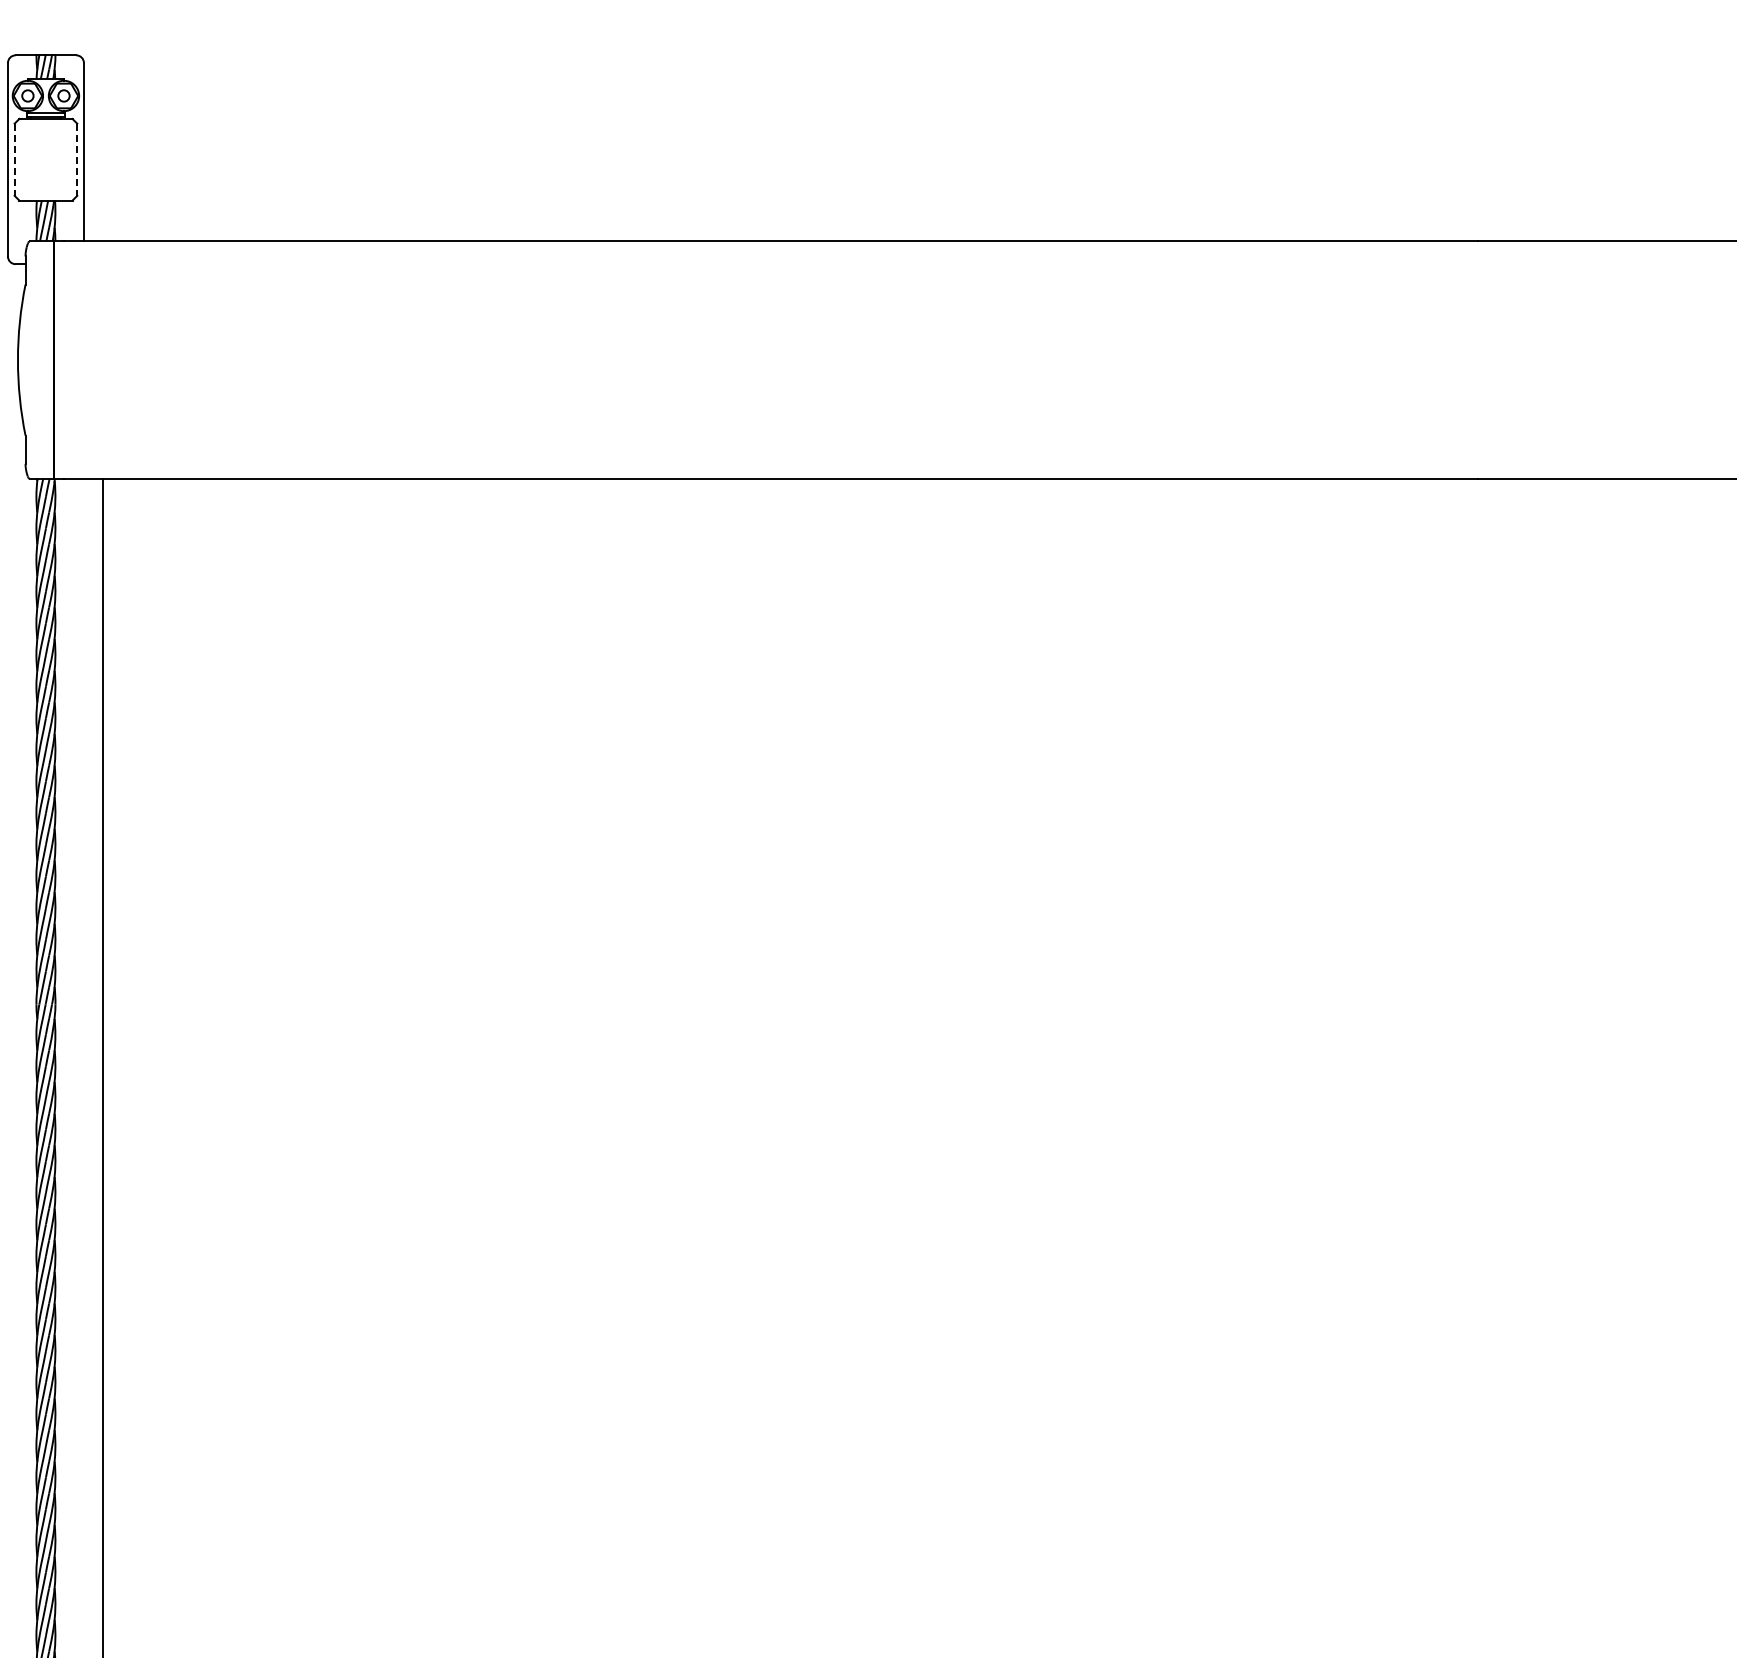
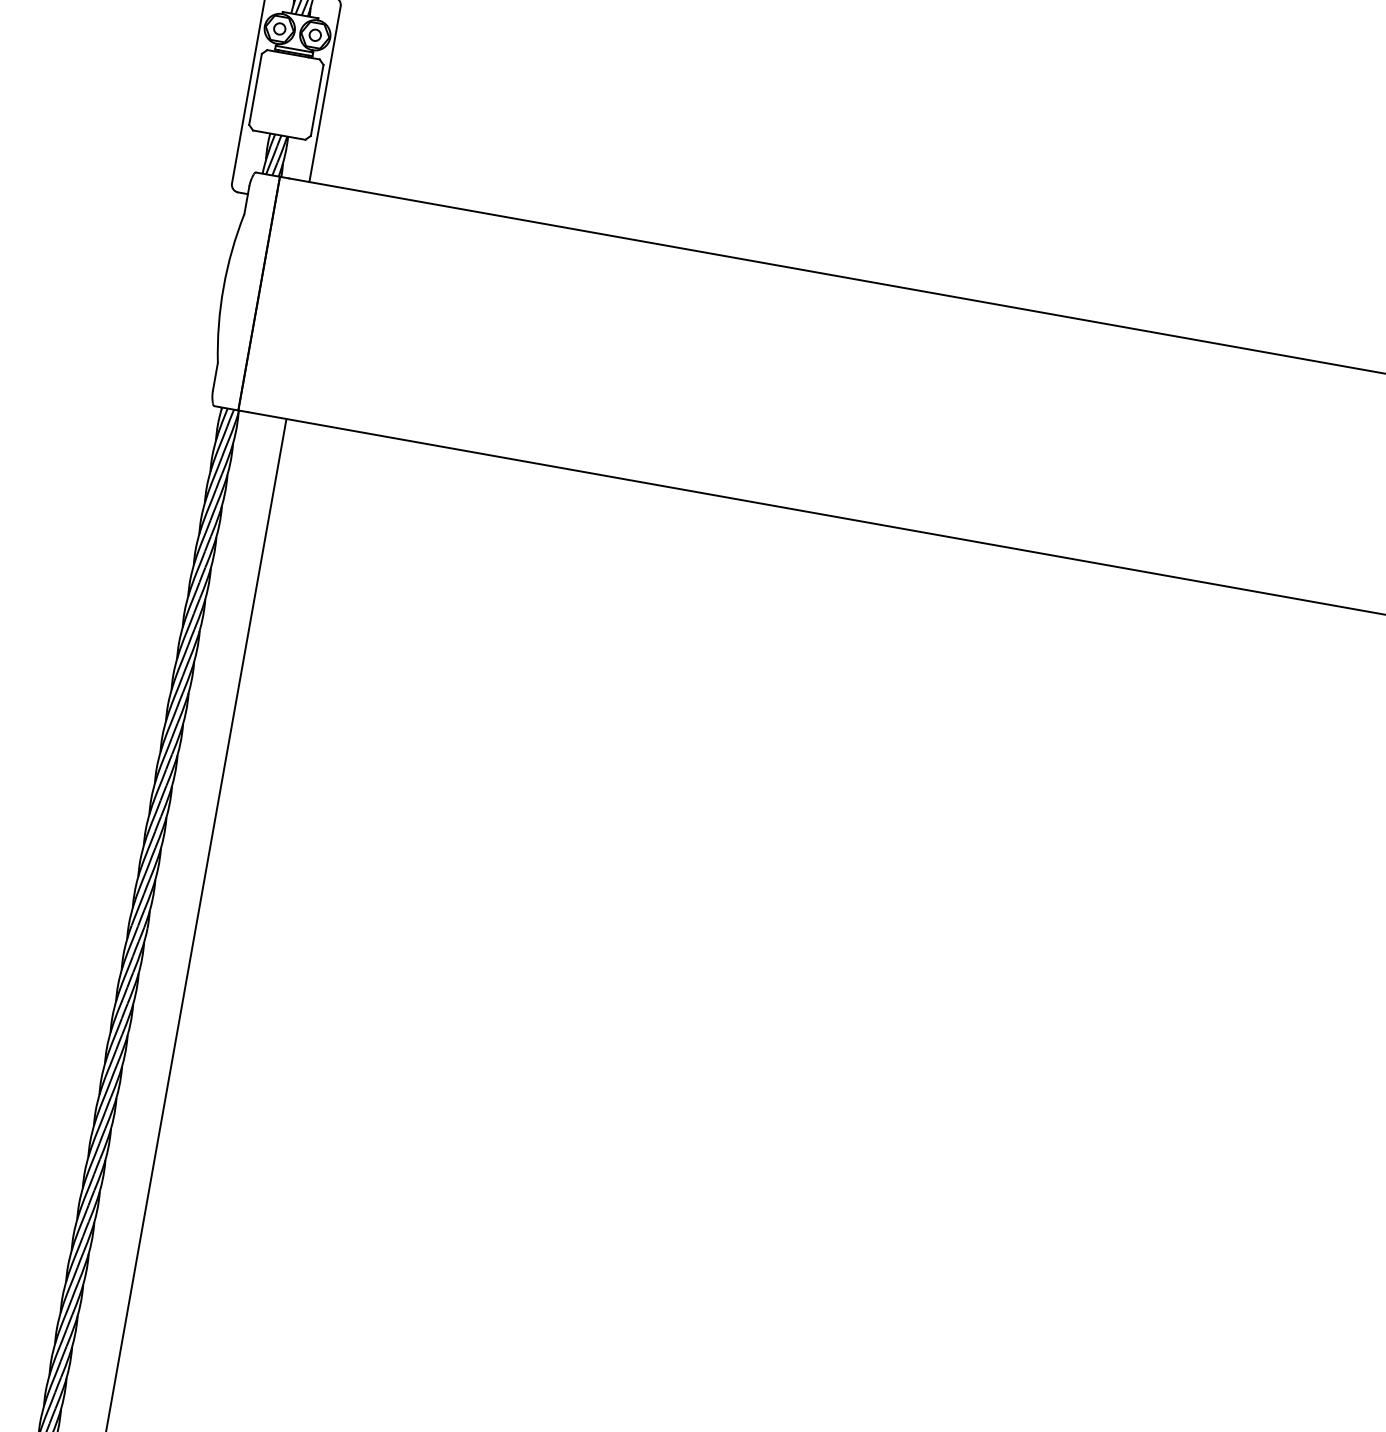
line: (14, 160) -> (255, 90), dashed -> solid
line: (77, 160) -> (317, 101), dashed -> solid

